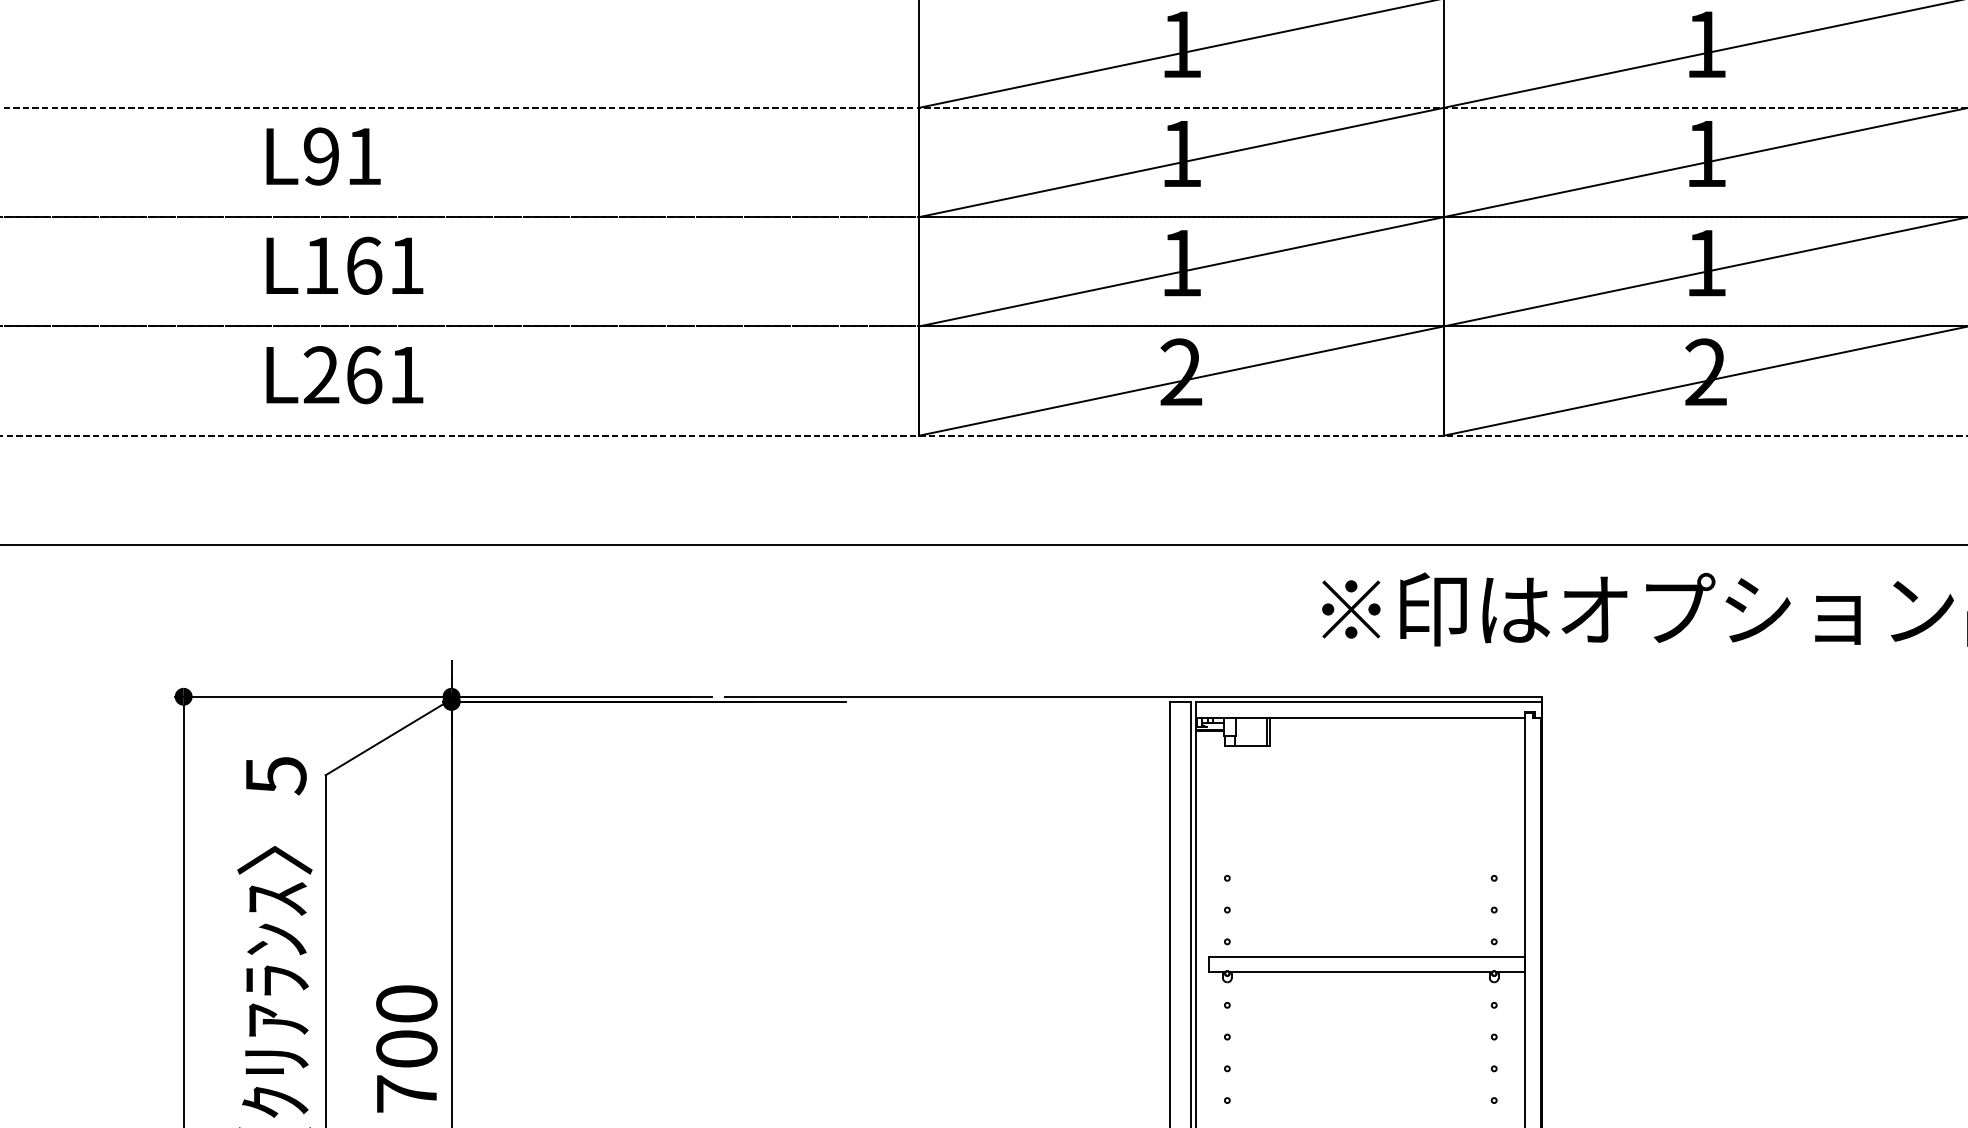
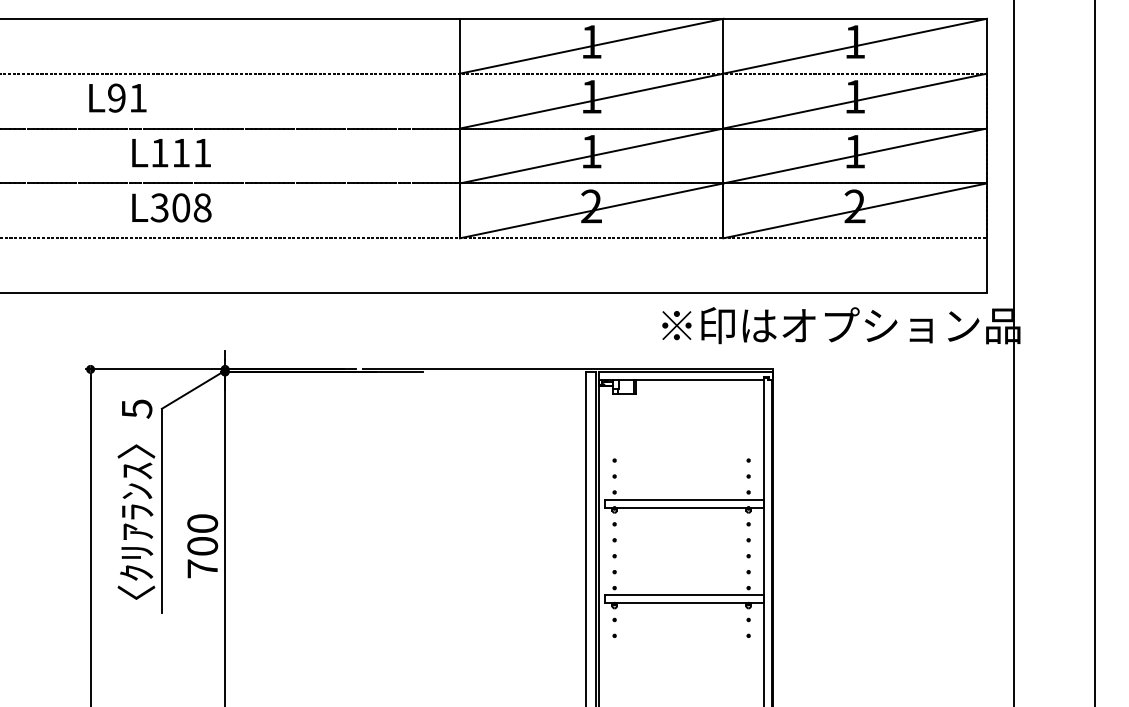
text: (322, 155) -> (117, 97), moved
text: (364, 264) -> (181, 152), L161 -> L111
text: (362, 374) -> (180, 207), L261 -> L308

